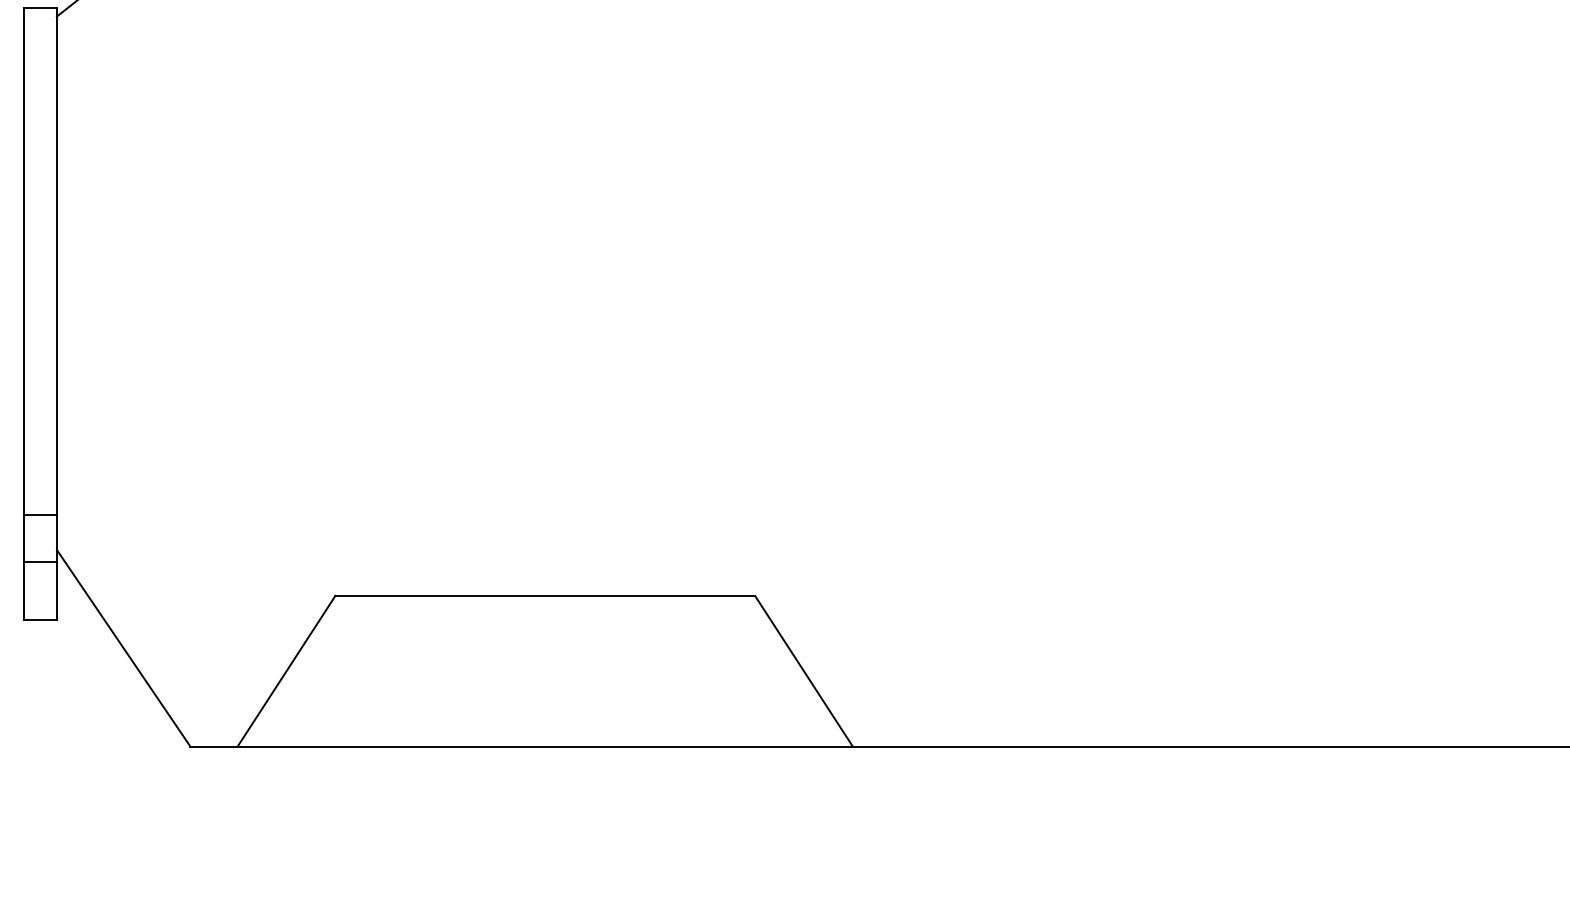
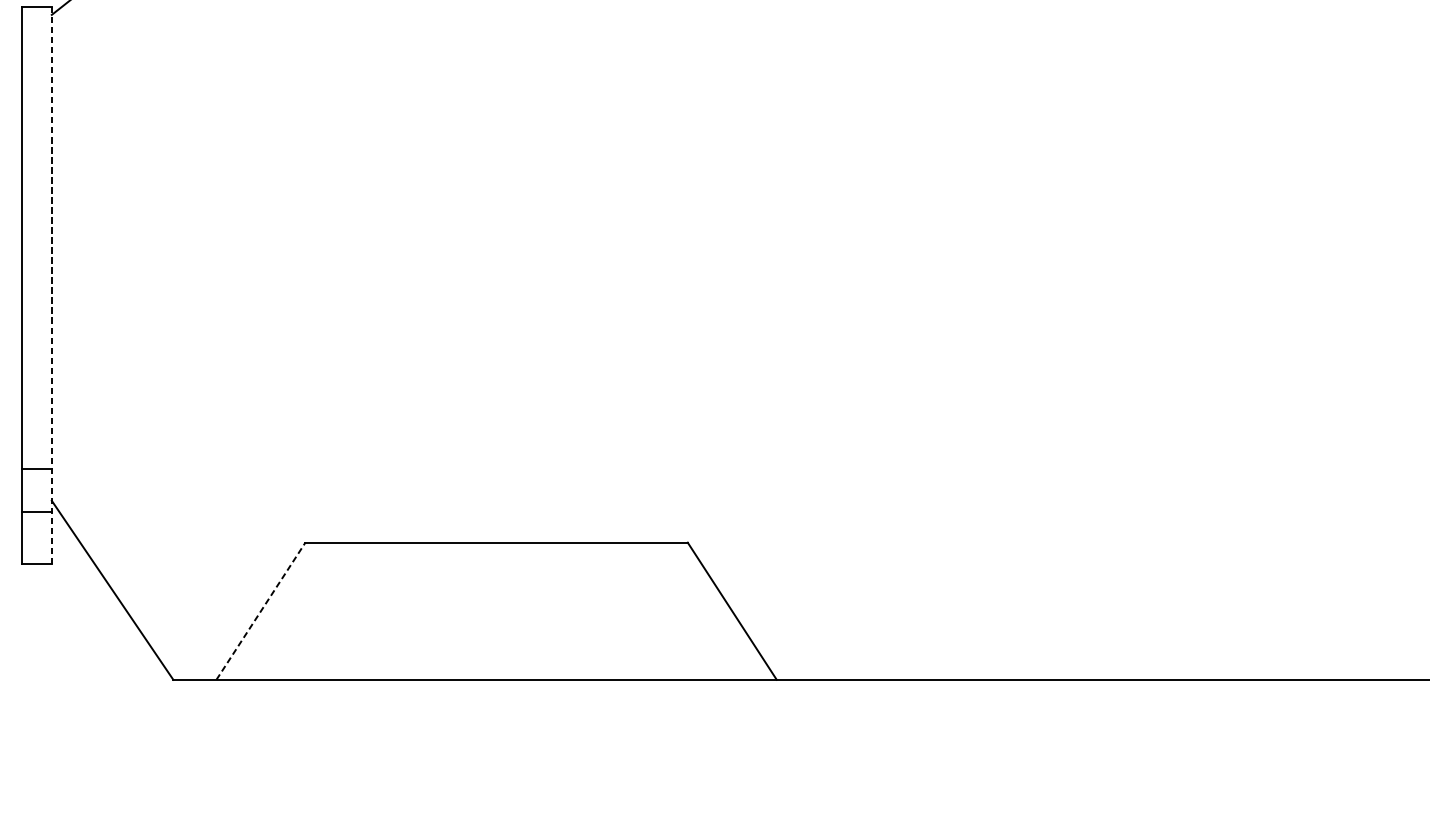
line: (56, 314) -> (51, 286), solid -> dashed
line: (286, 671) -> (260, 611), solid -> dashed

